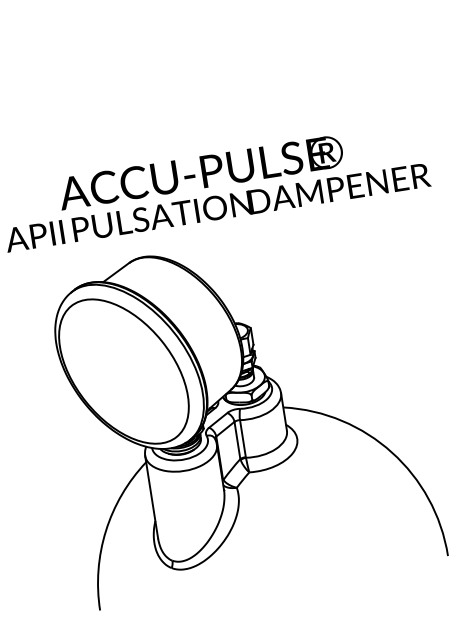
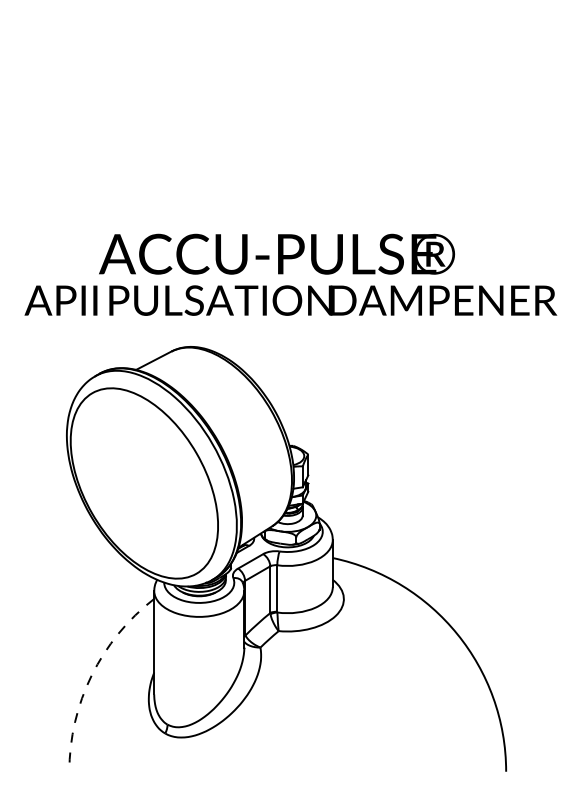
arc: (105, 531) -> (91, 675), solid -> dashed

